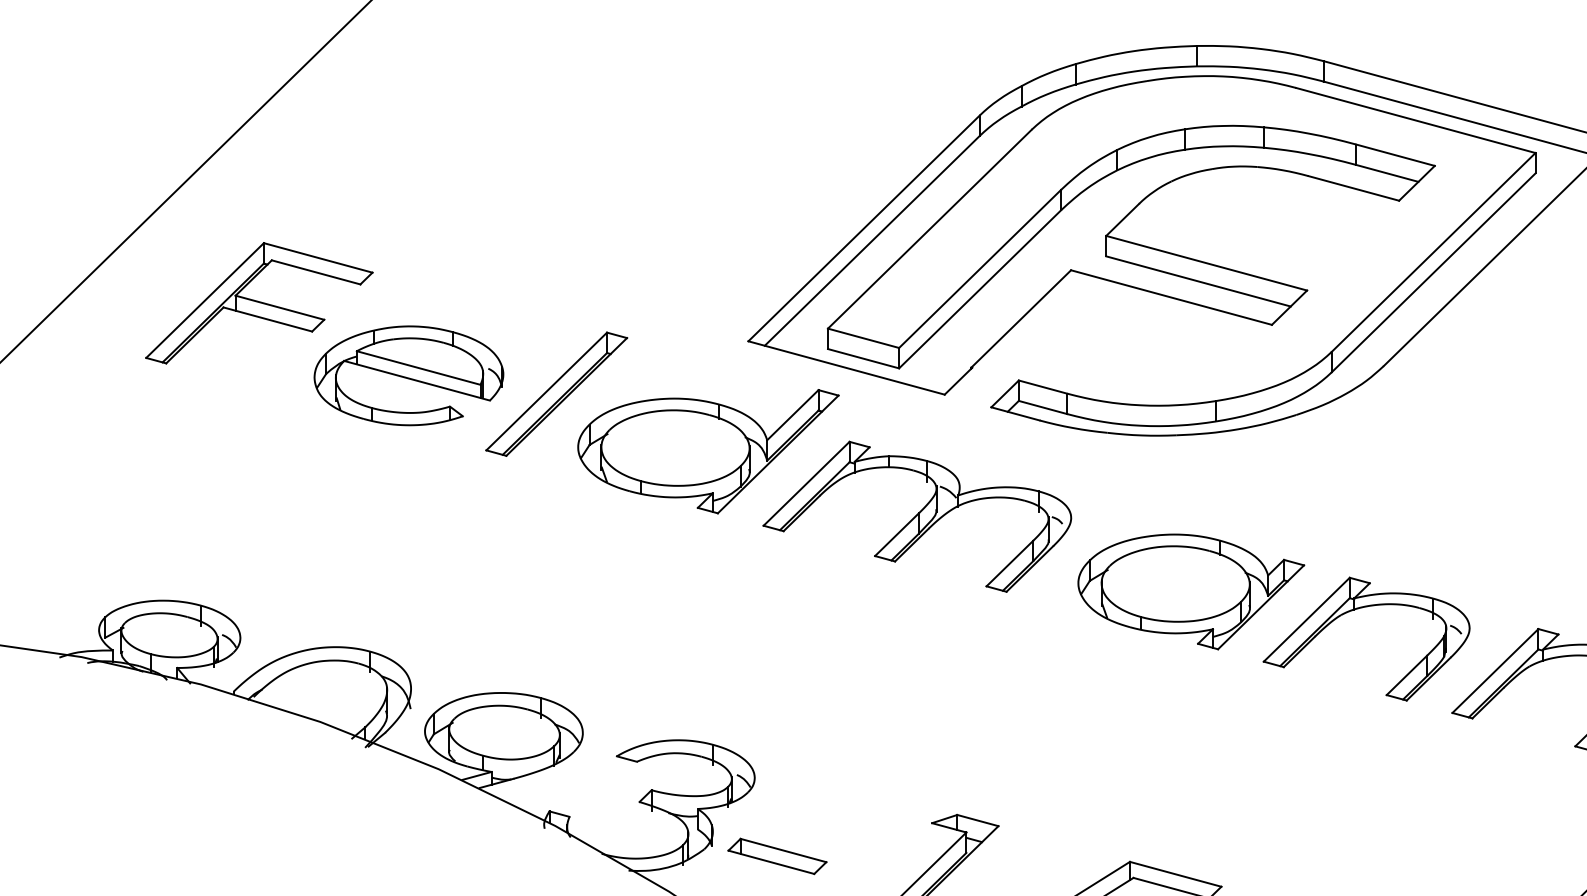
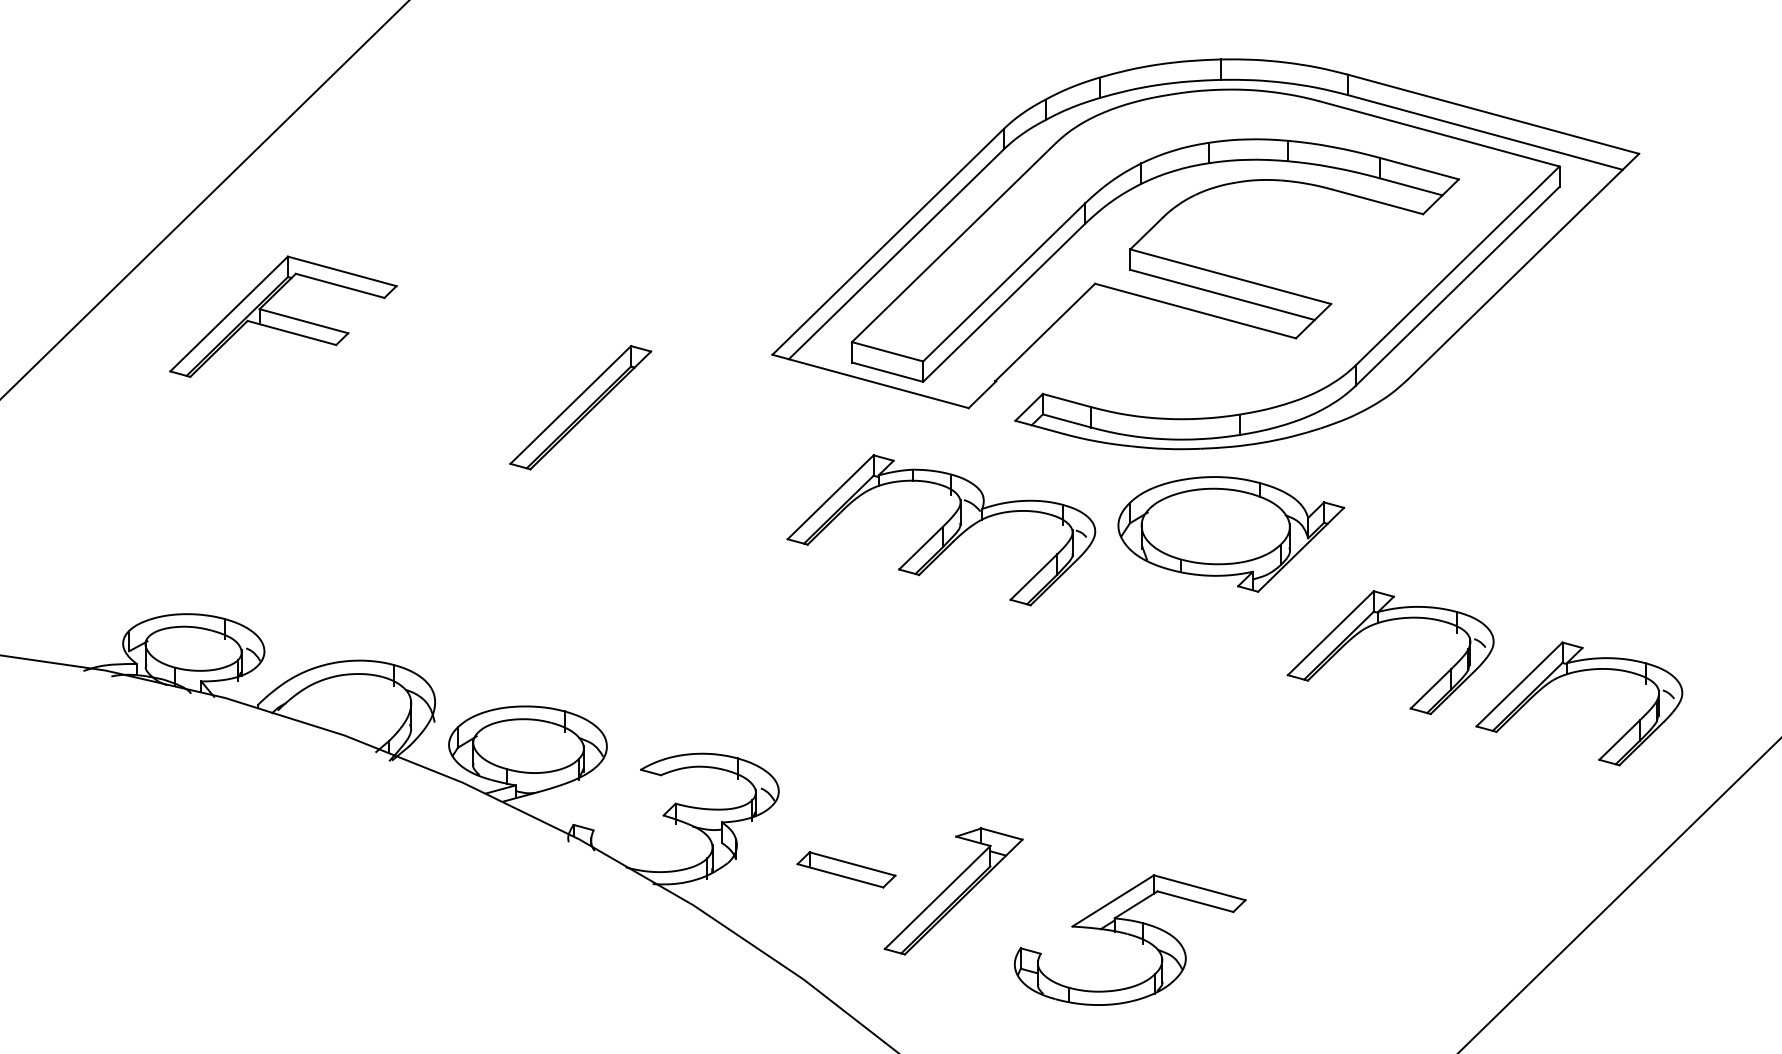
part: (408, 376) -> (432, 389), removed
part: (708, 451) -> (732, 464), removed
part: (1191, 592) -> (1231, 534), moved
part: (777, 856) -> (846, 869), moved

